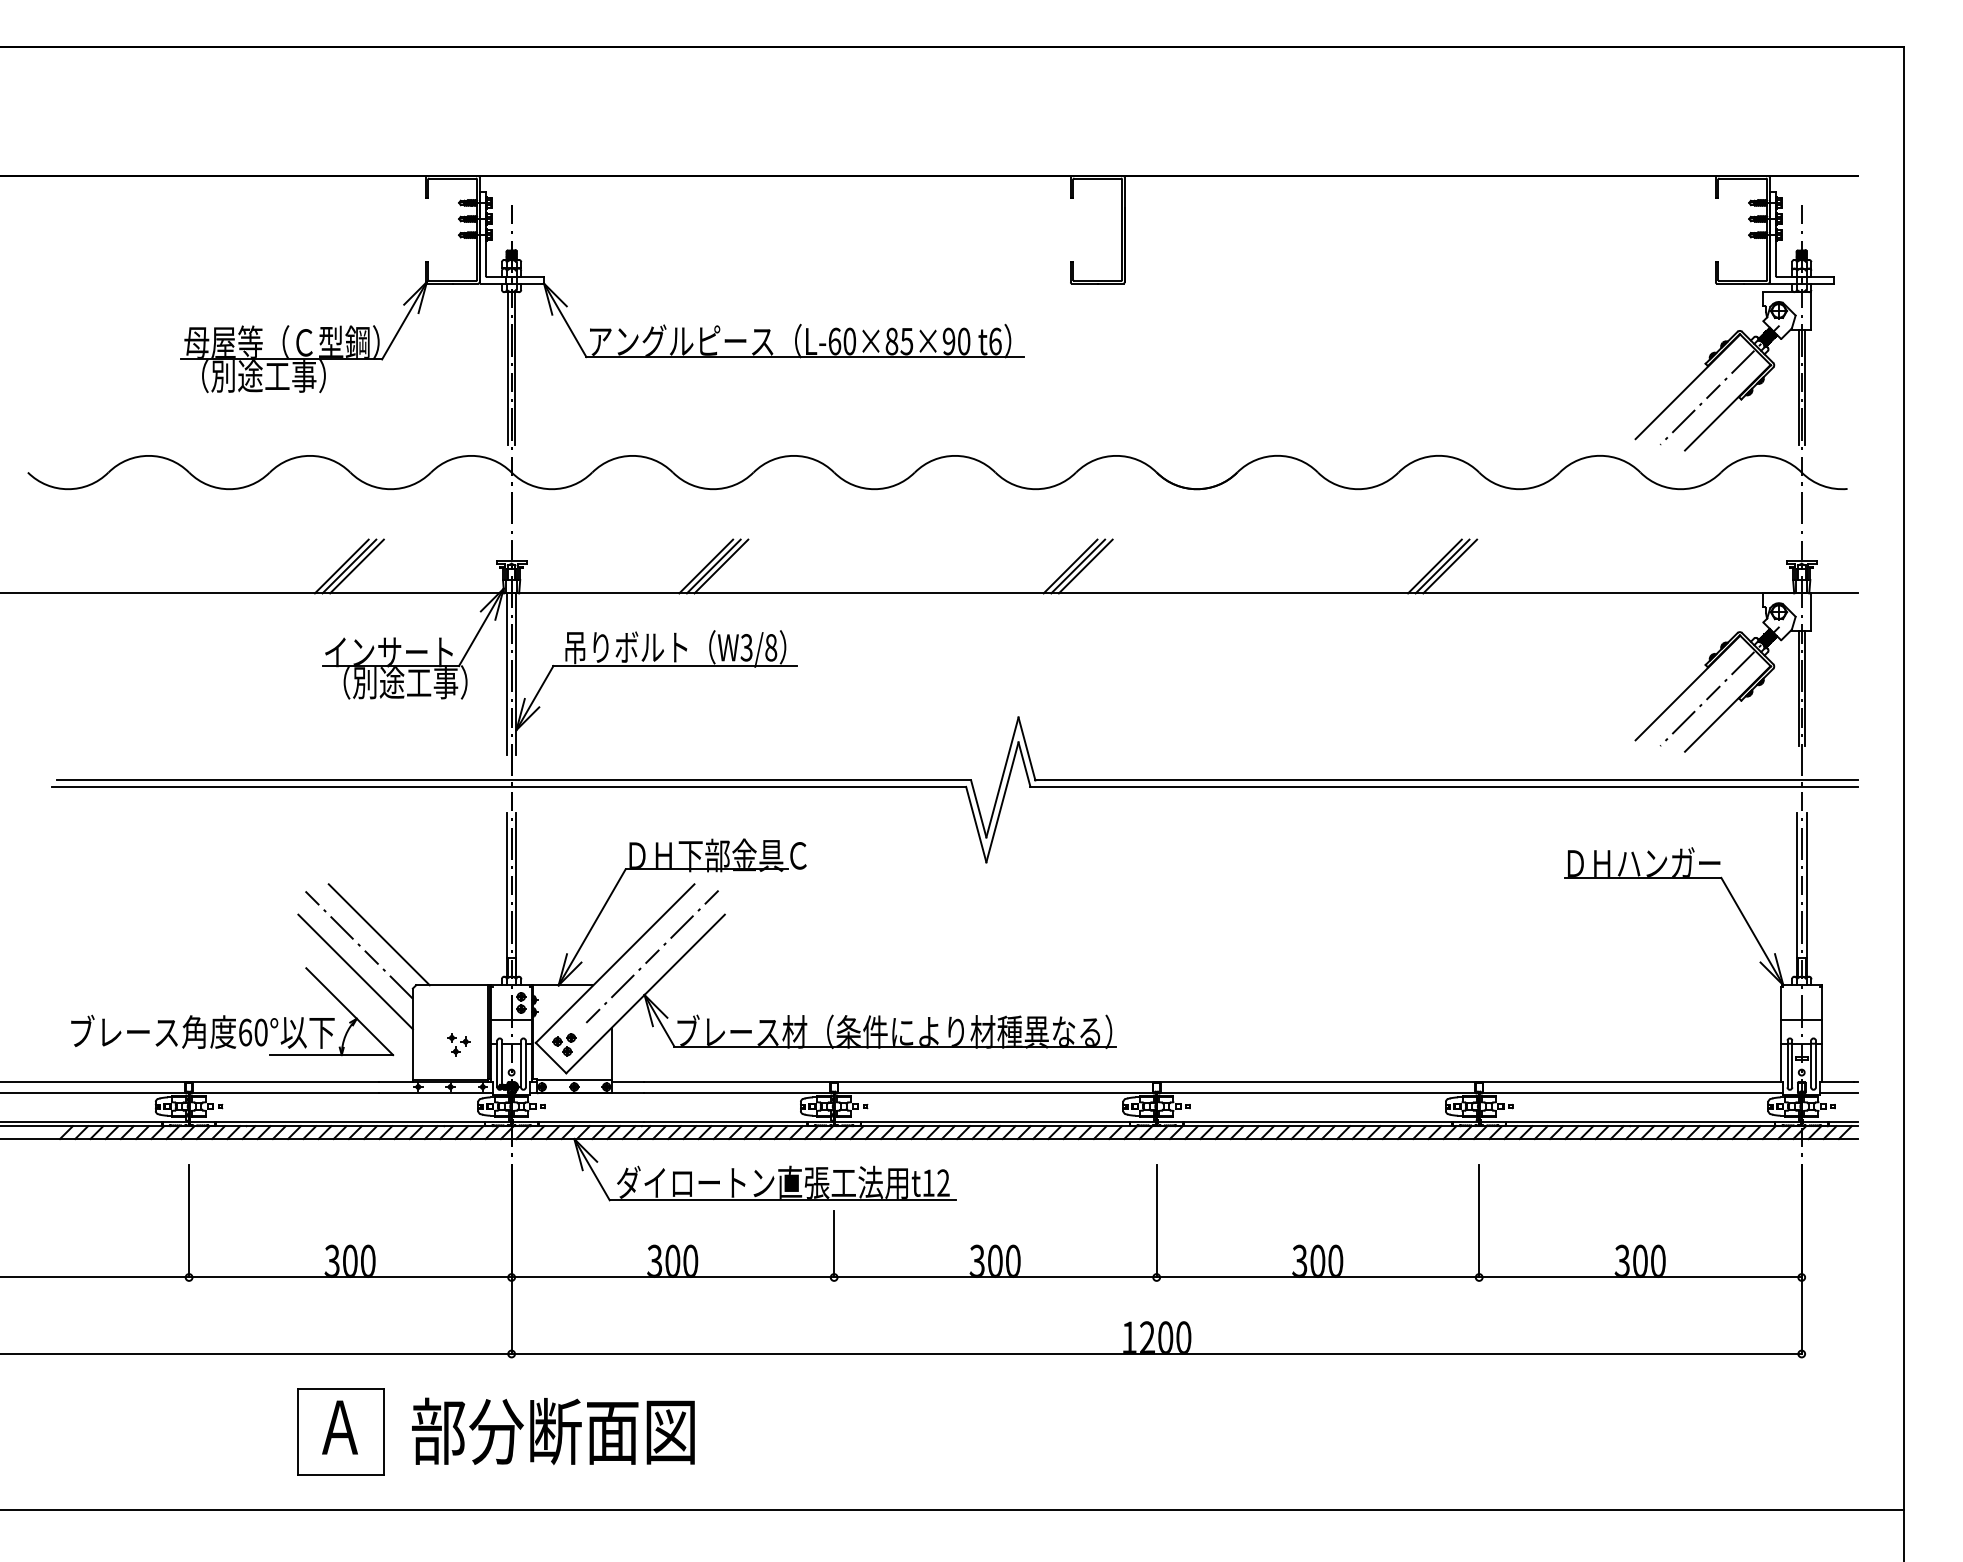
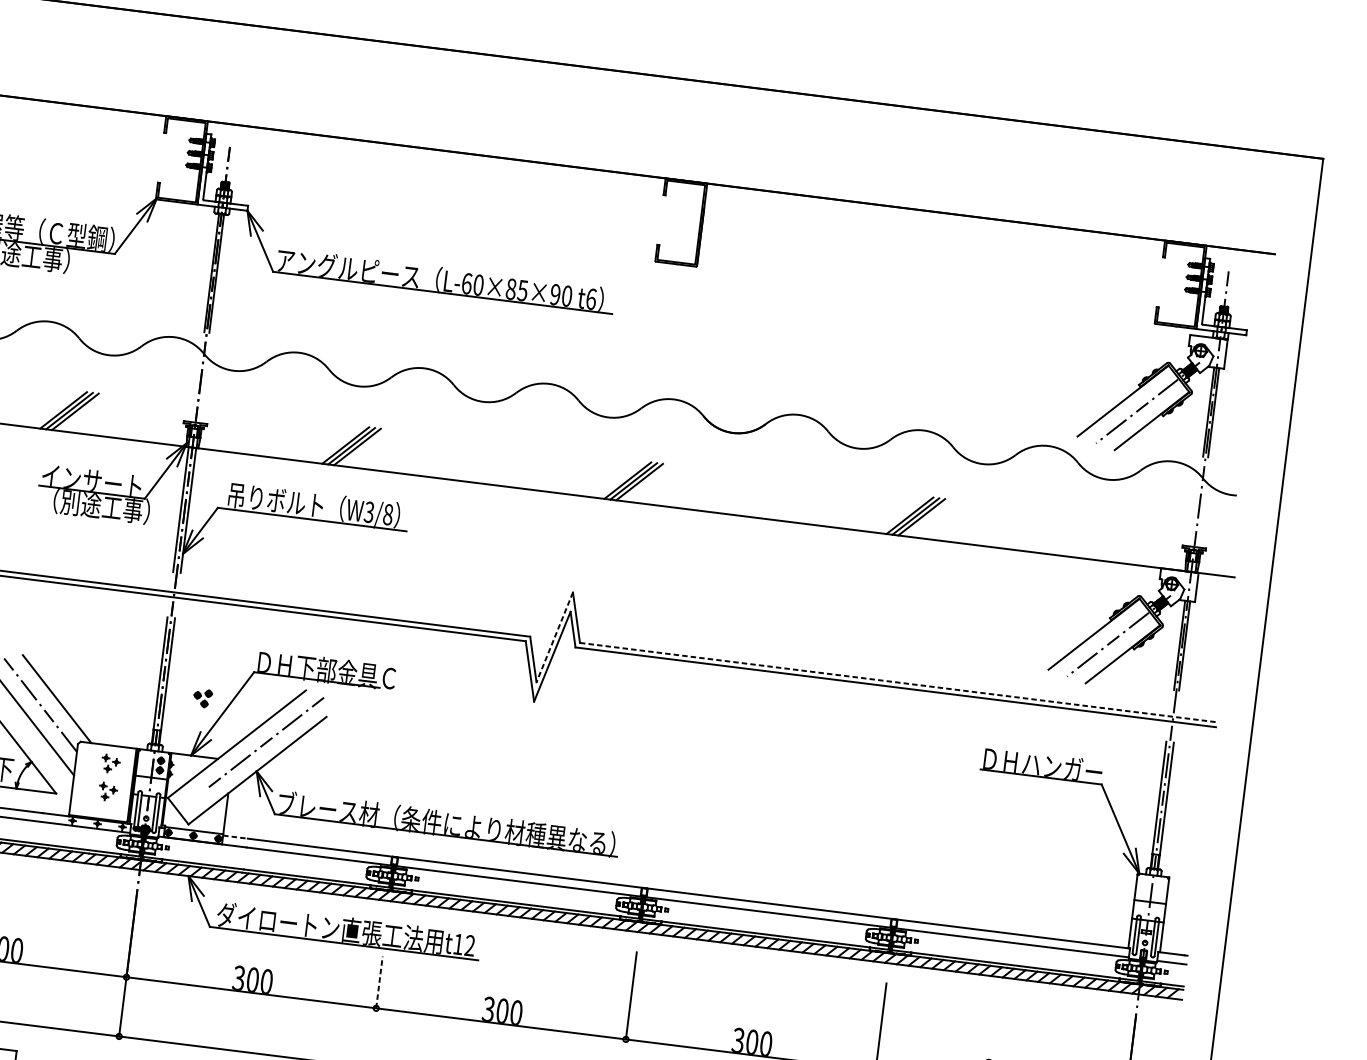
line: (1002, 777) -> (554, 637), solid -> dashed
line: (1447, 780) -> (899, 682), solid -> dashed
part: (457, 1008) -> (110, 763), added
part: (564, 1044) -> (202, 698), moved
line: (627, 1082) -> (235, 837), solid -> dashed
line: (834, 1243) -> (379, 982), solid -> dashed

